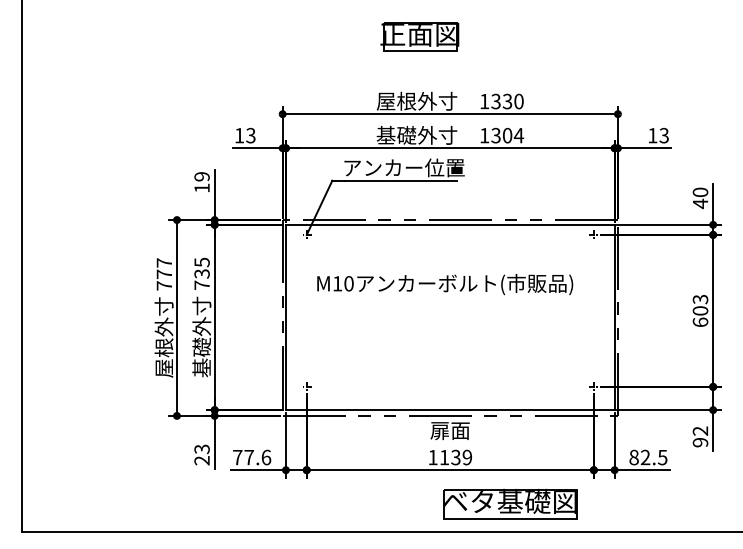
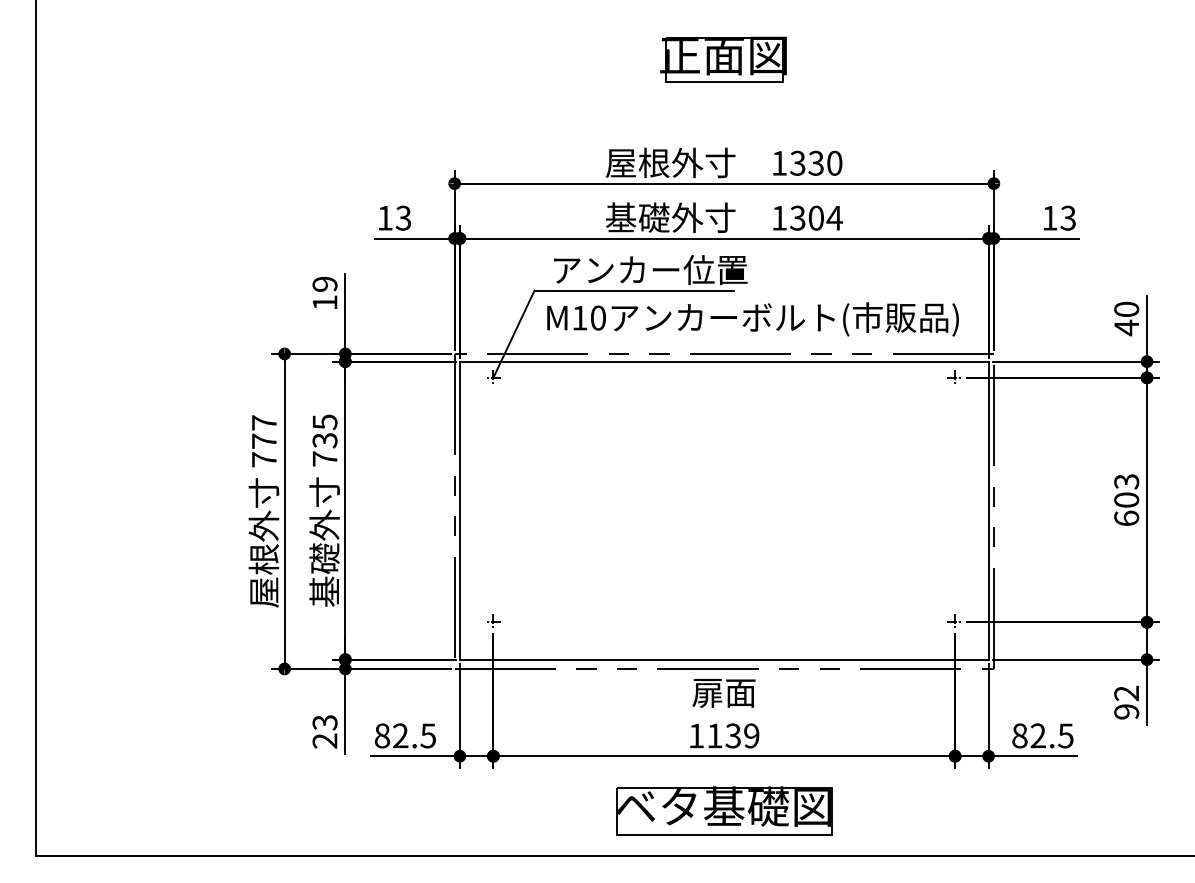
part: (419, 36) -> (722, 58), moved
text: (445, 284) -> (753, 319), moved
text: (252, 457) -> (406, 735), 77.6 -> 82.5
part: (510, 503) -> (724, 809), moved

